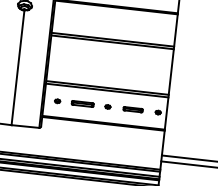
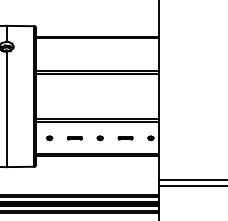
part: (82, 104) -> (74, 138), size x0.62
part: (132, 109) -> (125, 138), size x0.71

